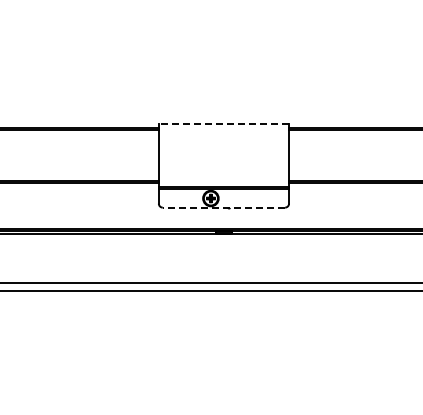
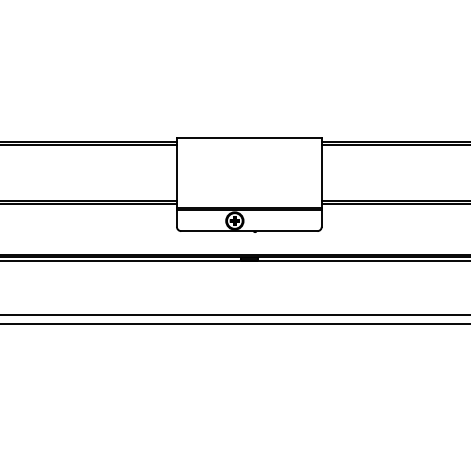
line: (223, 124) -> (248, 138), dashed -> solid
line: (223, 207) -> (248, 231), dashed -> solid

